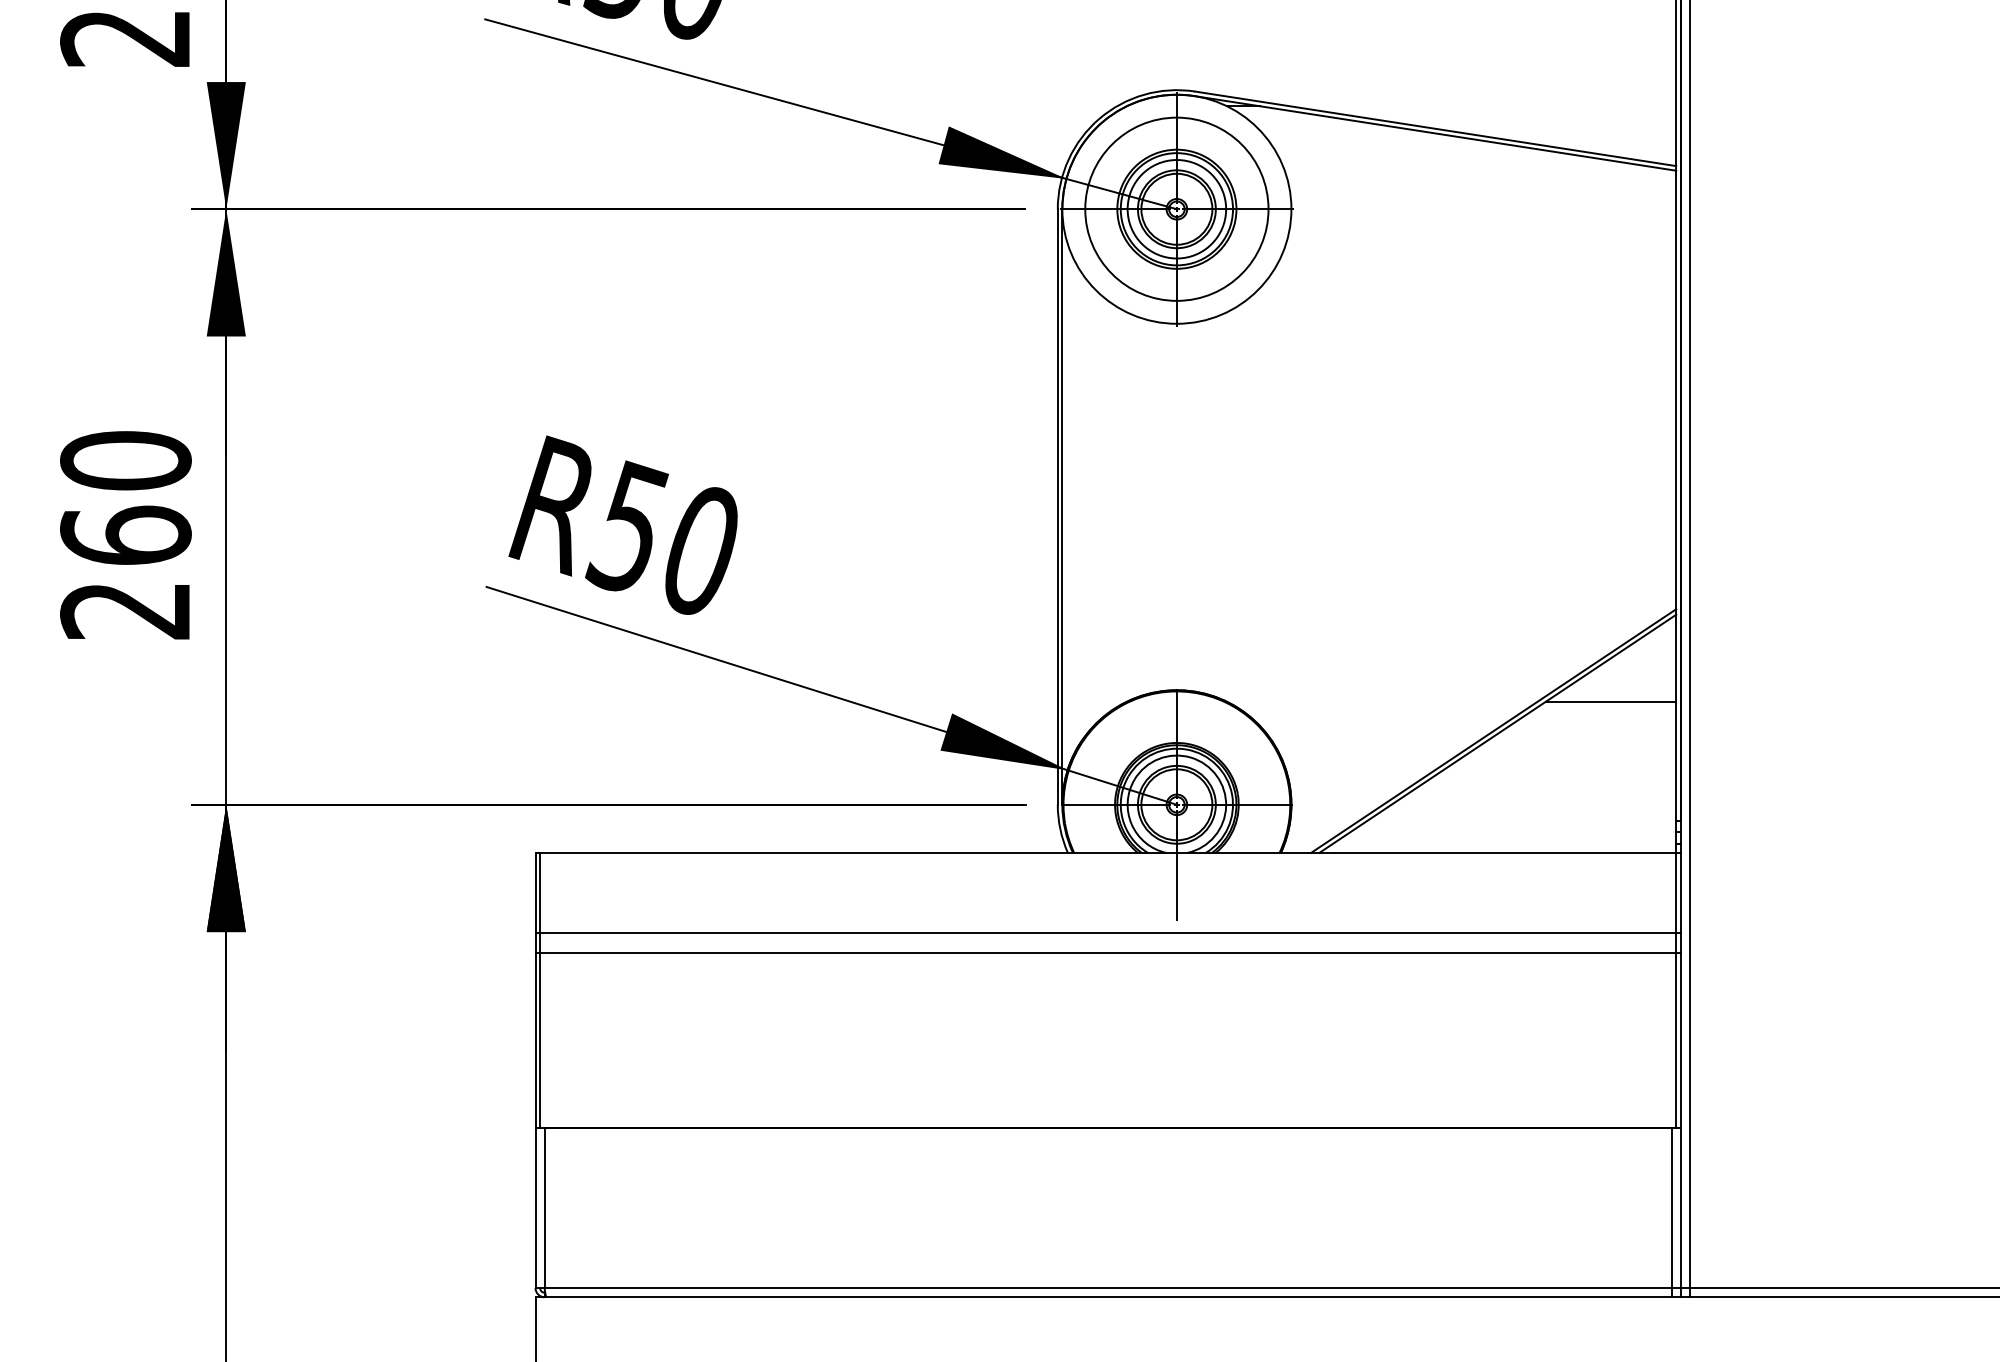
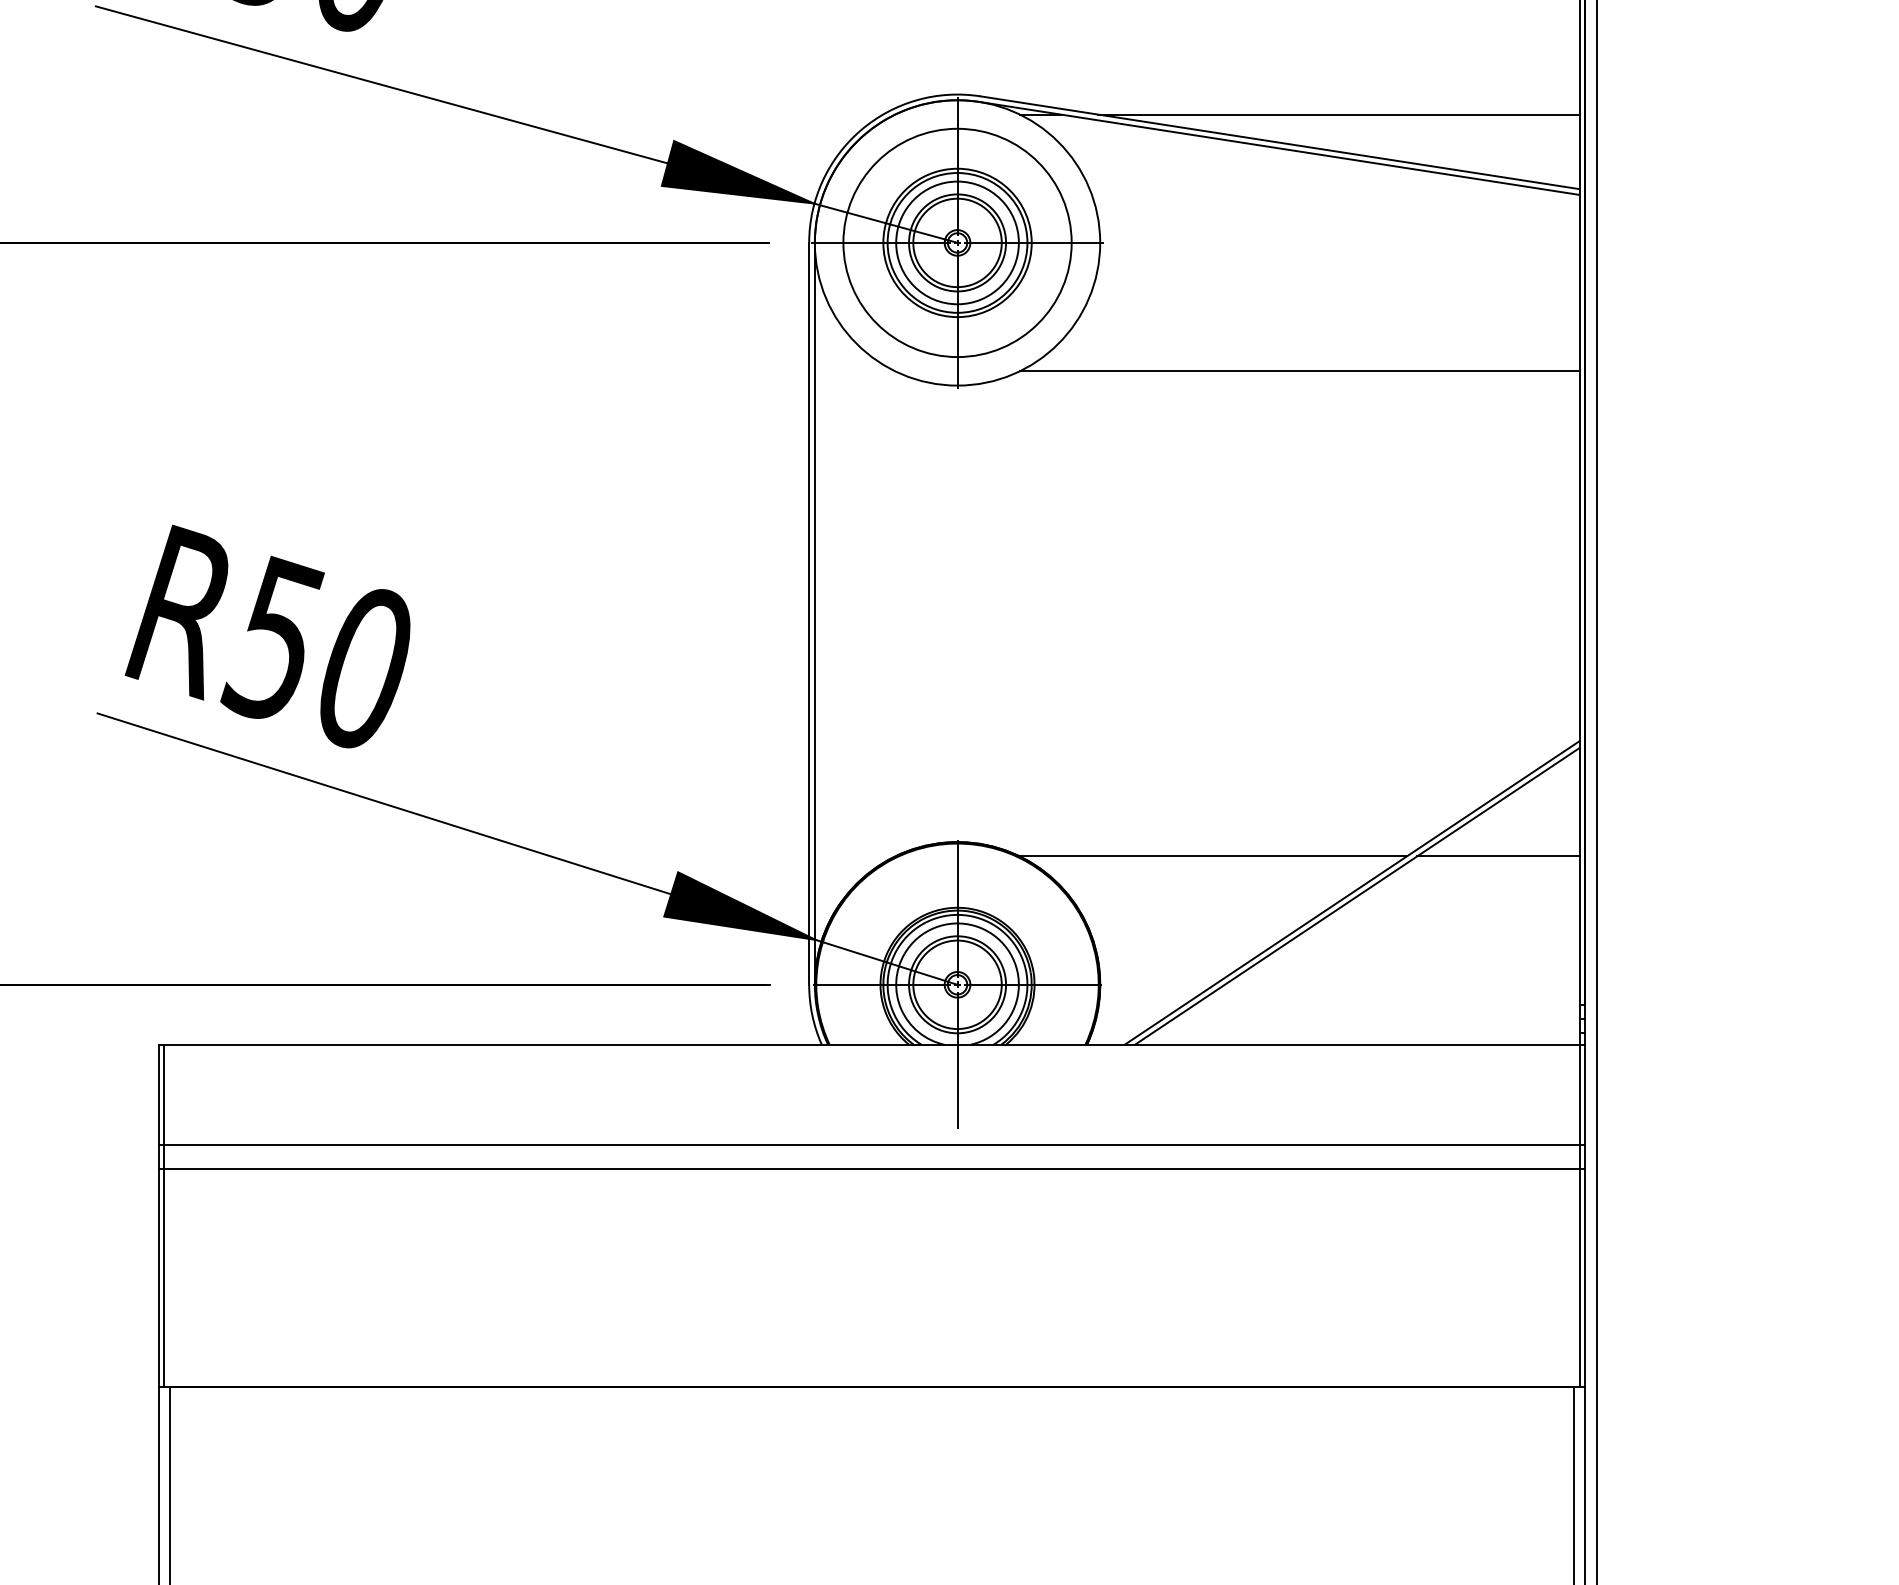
line: (1482, 106) -> (1338, 114), added
line: (1451, 312) -> (1299, 371), added
line: (1381, 701) -> (1212, 856), added

